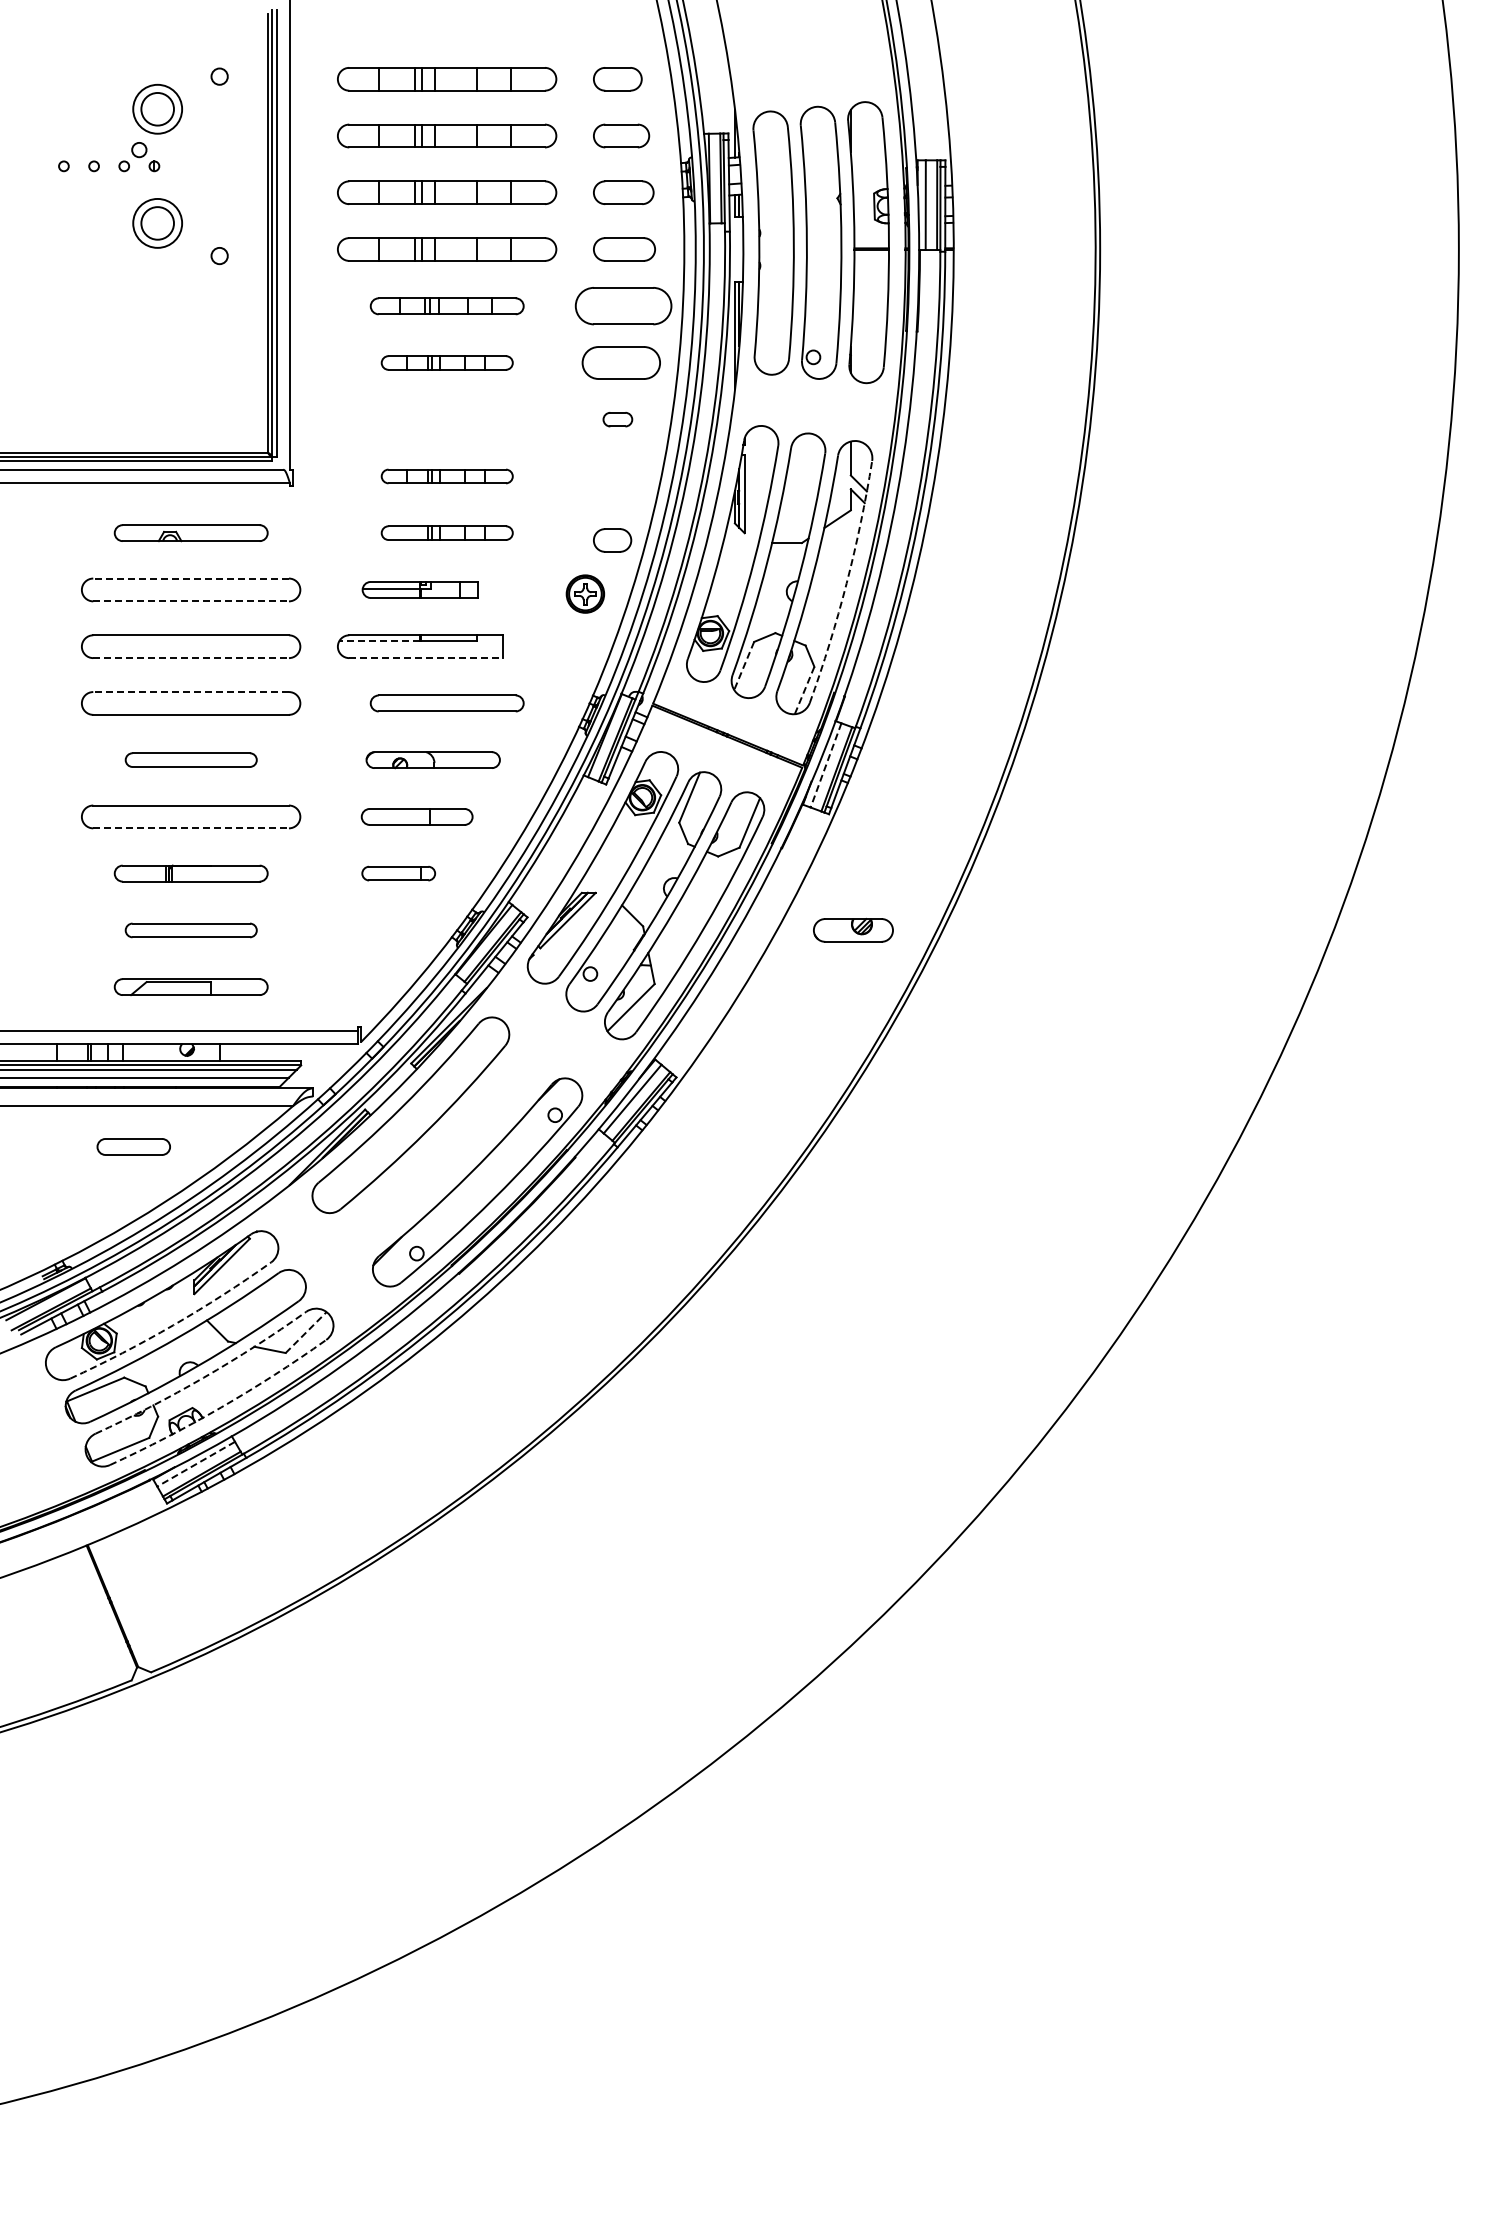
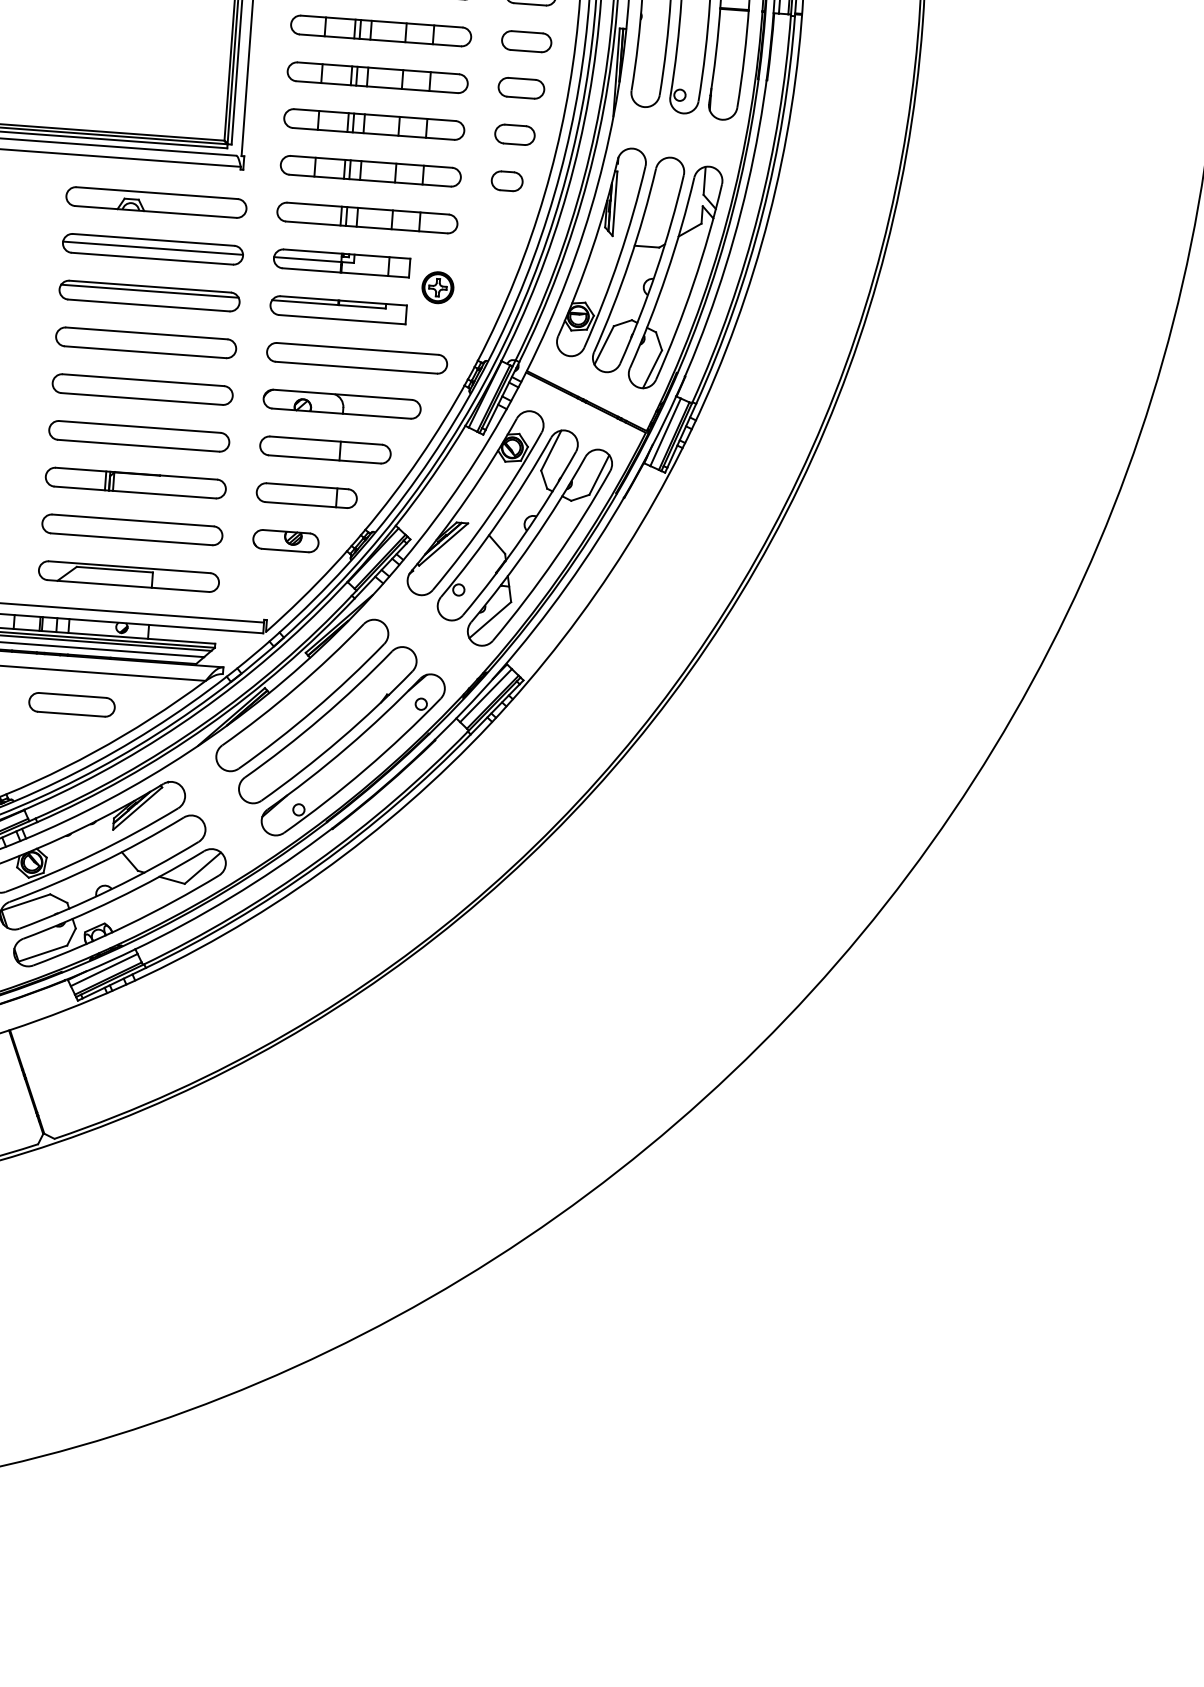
part: (447, 306) -> (381, 31), size x1.43
part: (623, 306) -> (526, 41), size x0.62
part: (447, 362) -> (378, 77), size x1.67
part: (621, 362) -> (521, 87), size x0.71
part: (447, 419) -> (374, 124), added
part: (617, 419) -> (514, 134), size x1.67
part: (447, 476) -> (371, 171), size x1.67
part: (191, 532) -> (156, 201), size x1.43
part: (447, 532) -> (367, 217), size x1.67
part: (612, 540) -> (507, 181), moved
line: (191, 578) -> (154, 239), dashed -> solid
arc: (846, 583) -> (693, 283), dashed -> solid
line: (190, 588) -> (152, 248), added
part: (420, 589) -> (342, 262), size x1.43
part: (585, 593) -> (438, 287), moved
line: (191, 601) -> (152, 258), dashed -> solid
line: (190, 640) -> (149, 290), added
line: (379, 640) -> (305, 302), dashed -> solid
line: (191, 658) -> (149, 305), dashed -> solid
line: (425, 658) -> (342, 319), dashed -> solid
line: (744, 666) -> (604, 345), dashed -> solid
line: (804, 690) -> (652, 369), dashed -> solid
line: (191, 692) -> (147, 333), dashed -> solid
part: (447, 703) -> (357, 358), size x1.43
part: (191, 759) -> (143, 389), size x1.67
part: (433, 759) -> (342, 403), size x1.43
line: (826, 765) -> (666, 432), dashed -> solid
part: (417, 816) -> (325, 449), size x1.43
line: (191, 828) -> (138, 445), dashed -> solid
part: (191, 873) -> (136, 482), size x1.43
part: (398, 873) -> (306, 495), size x1.67
part: (191, 930) -> (132, 529), size x1.67
part: (853, 930) -> (286, 541), moved
part: (191, 986) -> (129, 576), size x1.43
part: (133, 1146) -> (71, 704), size x1.43
part: (443, 1148) -> (327, 724), added
arc: (173, 1325) -> (93, 854), dashed -> solid
line: (306, 1332) -> (203, 868), dashed -> solid
arc: (203, 1377) -> (115, 899), dashed -> solid
arc: (221, 1407) -> (128, 924), dashed -> solid
line: (196, 1464) -> (104, 970), dashed -> solid

